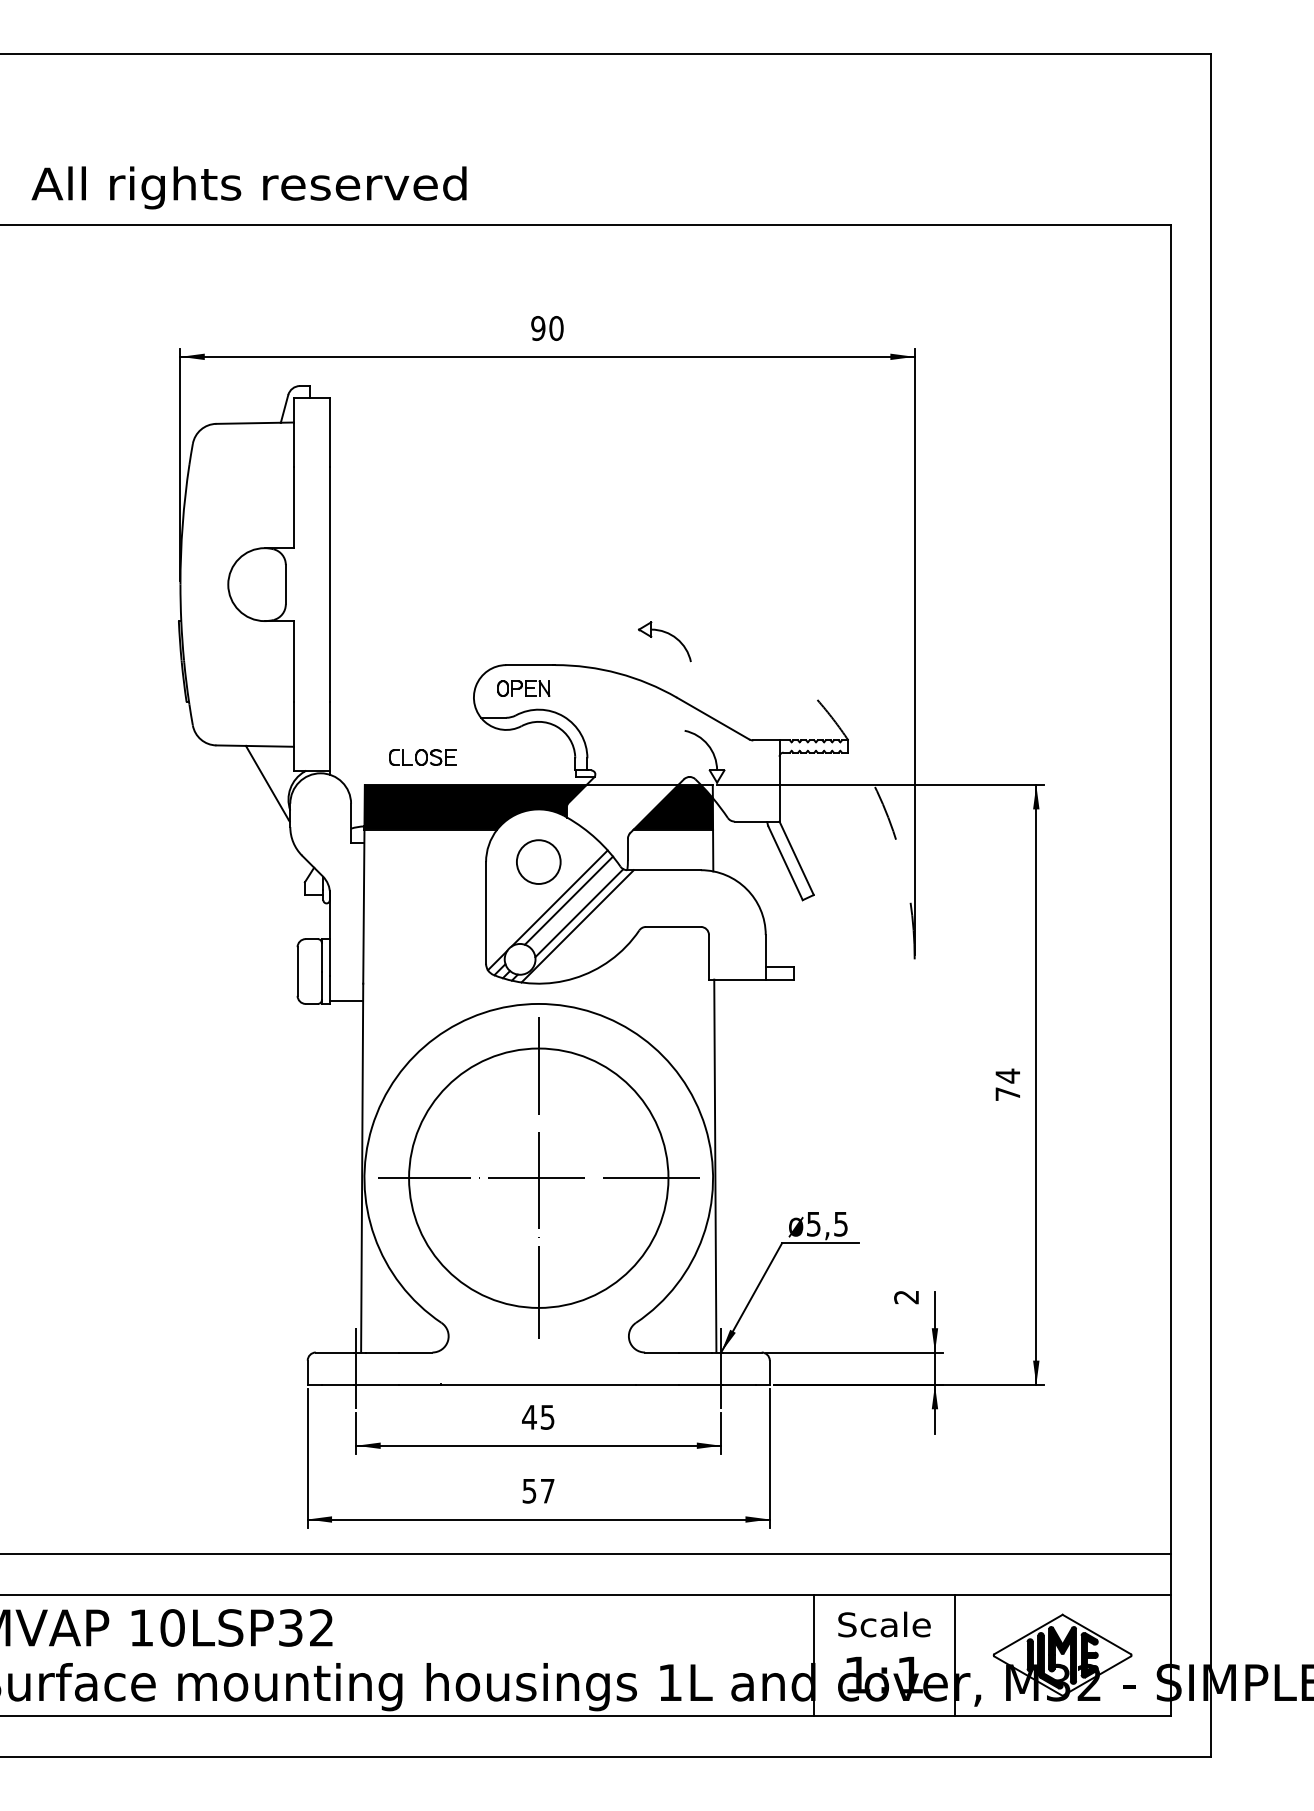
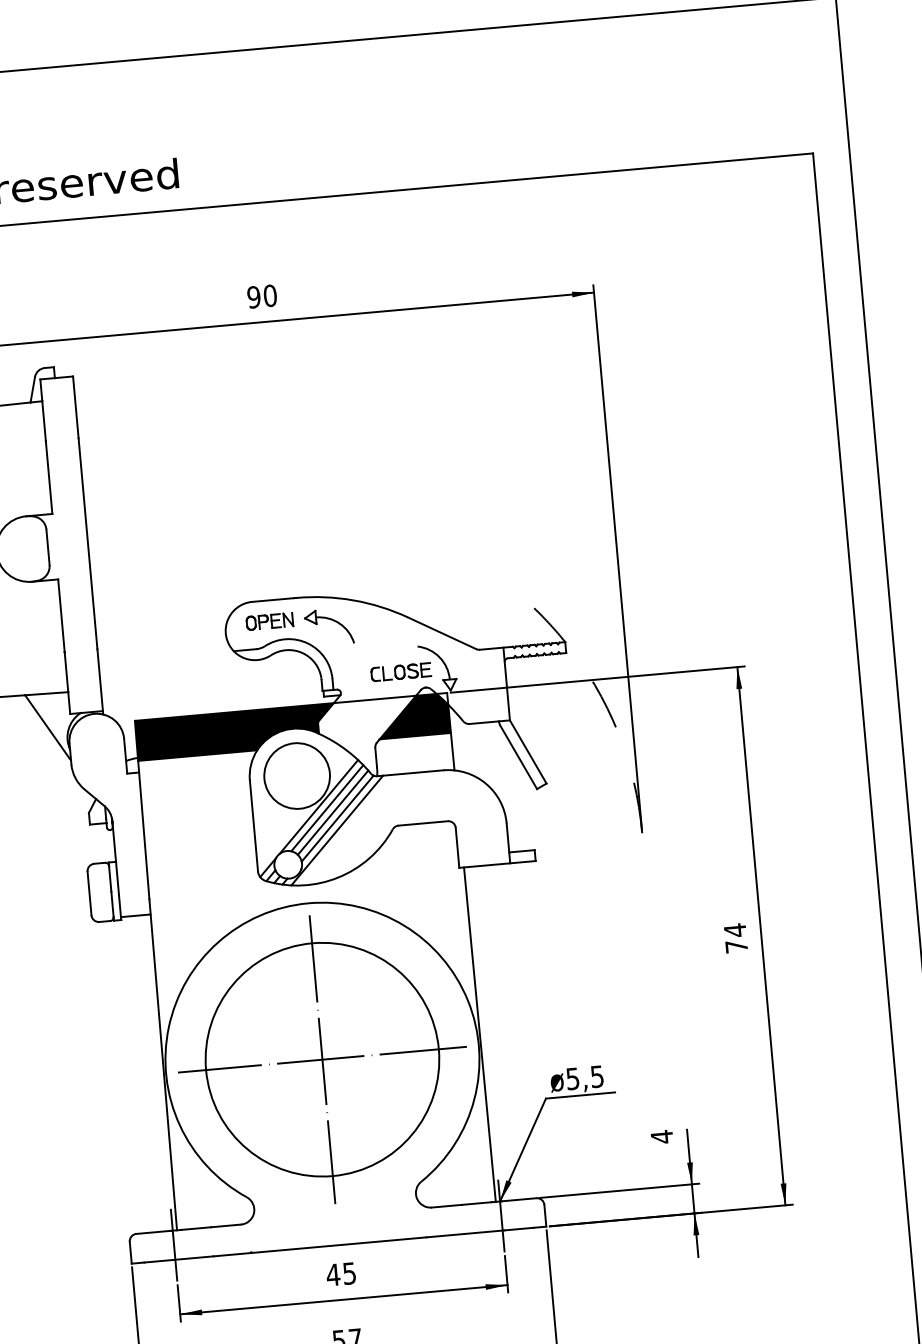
part: (669, 635) -> (332, 621), moved
part: (422, 757) -> (400, 672), moved
circle: (538, 861) -> (296, 775), size x1.67
line: (574, 906) -> (332, 813), added
text: (906, 1296) -> (661, 1136), 2 -> 4

